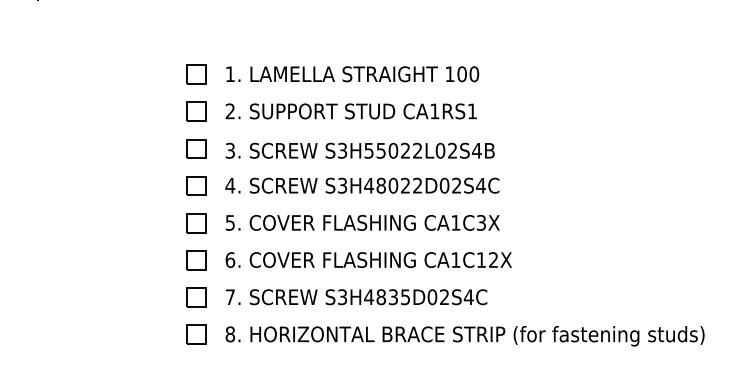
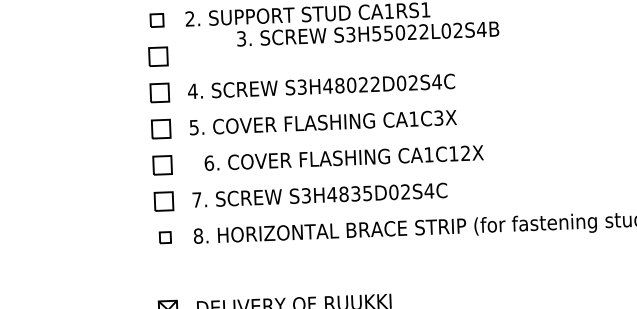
part: (196, 111) -> (157, 20), size x0.7
text: (359, 150) -> (367, 33), moved
text: (368, 259) -> (343, 157), moved
part: (196, 334) -> (165, 237), size x0.6

